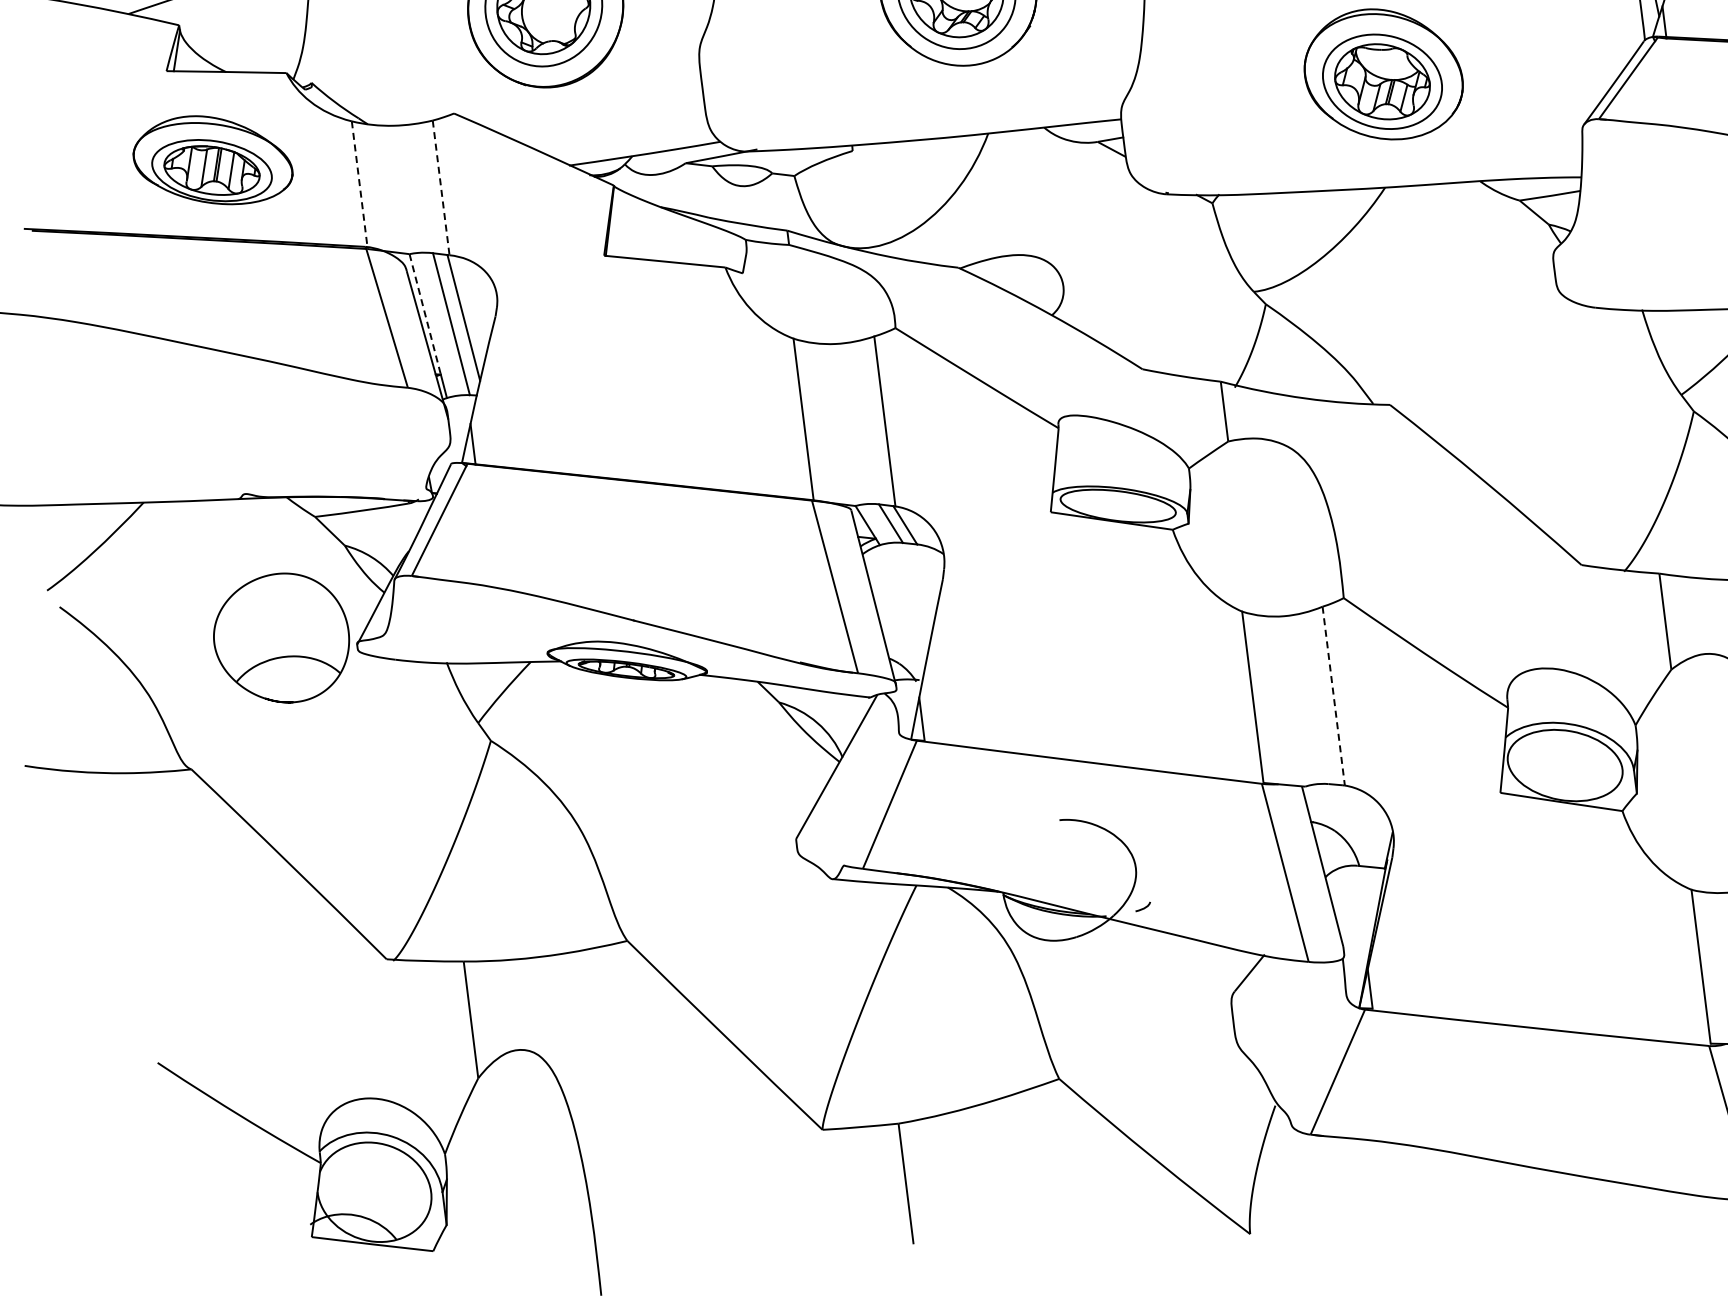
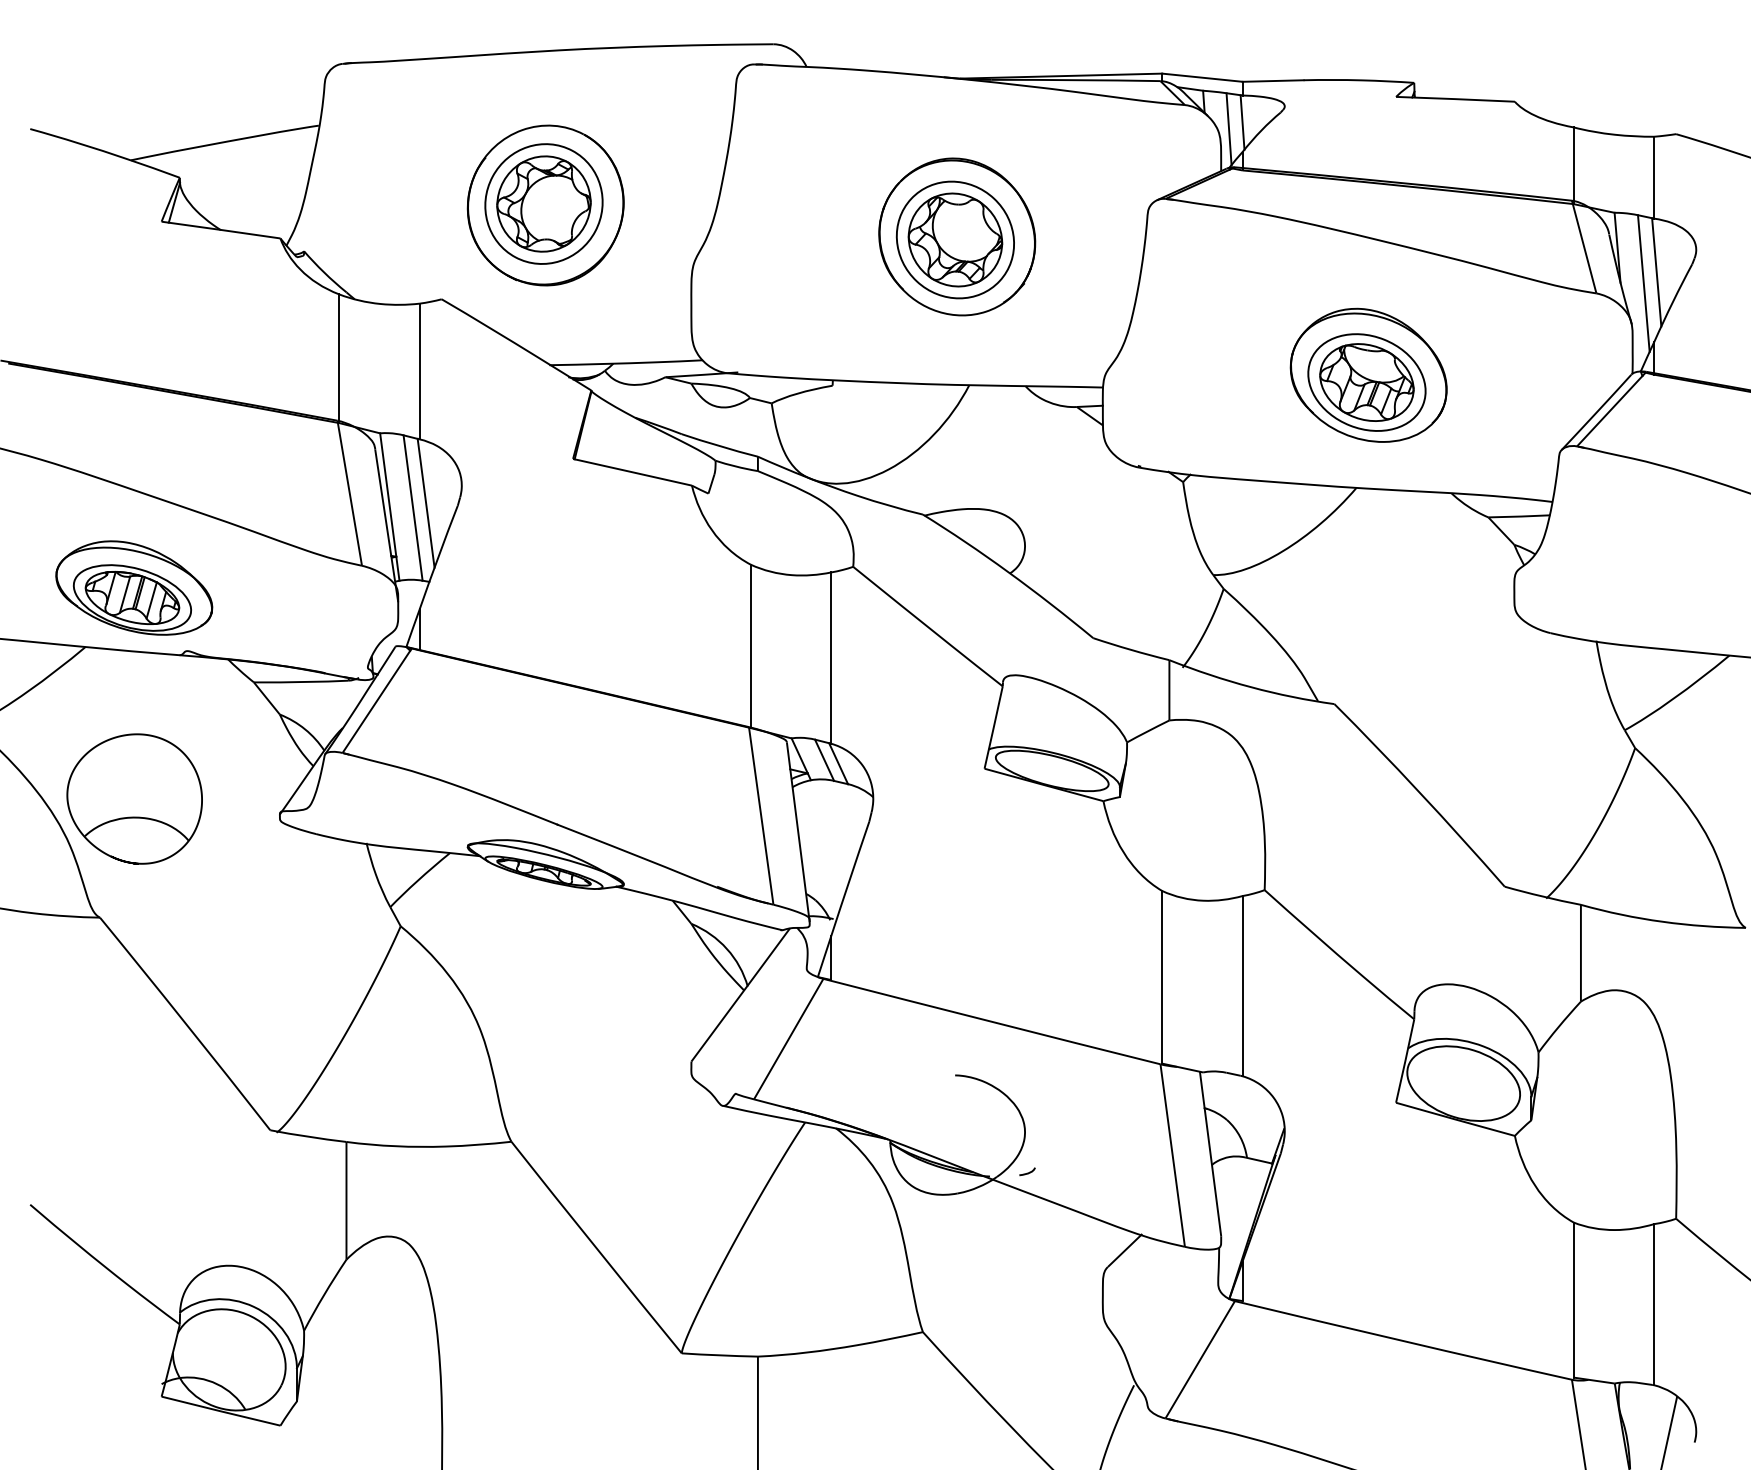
part: (212, 159) -> (134, 587), moved
line: (360, 185) -> (339, 359), dashed -> solid
line: (440, 187) -> (419, 371), dashed -> solid
line: (425, 314) -> (388, 495), dashed -> solid
part: (281, 638) -> (134, 798), moved
line: (1333, 696) -> (1242, 986), dashed -> solid

